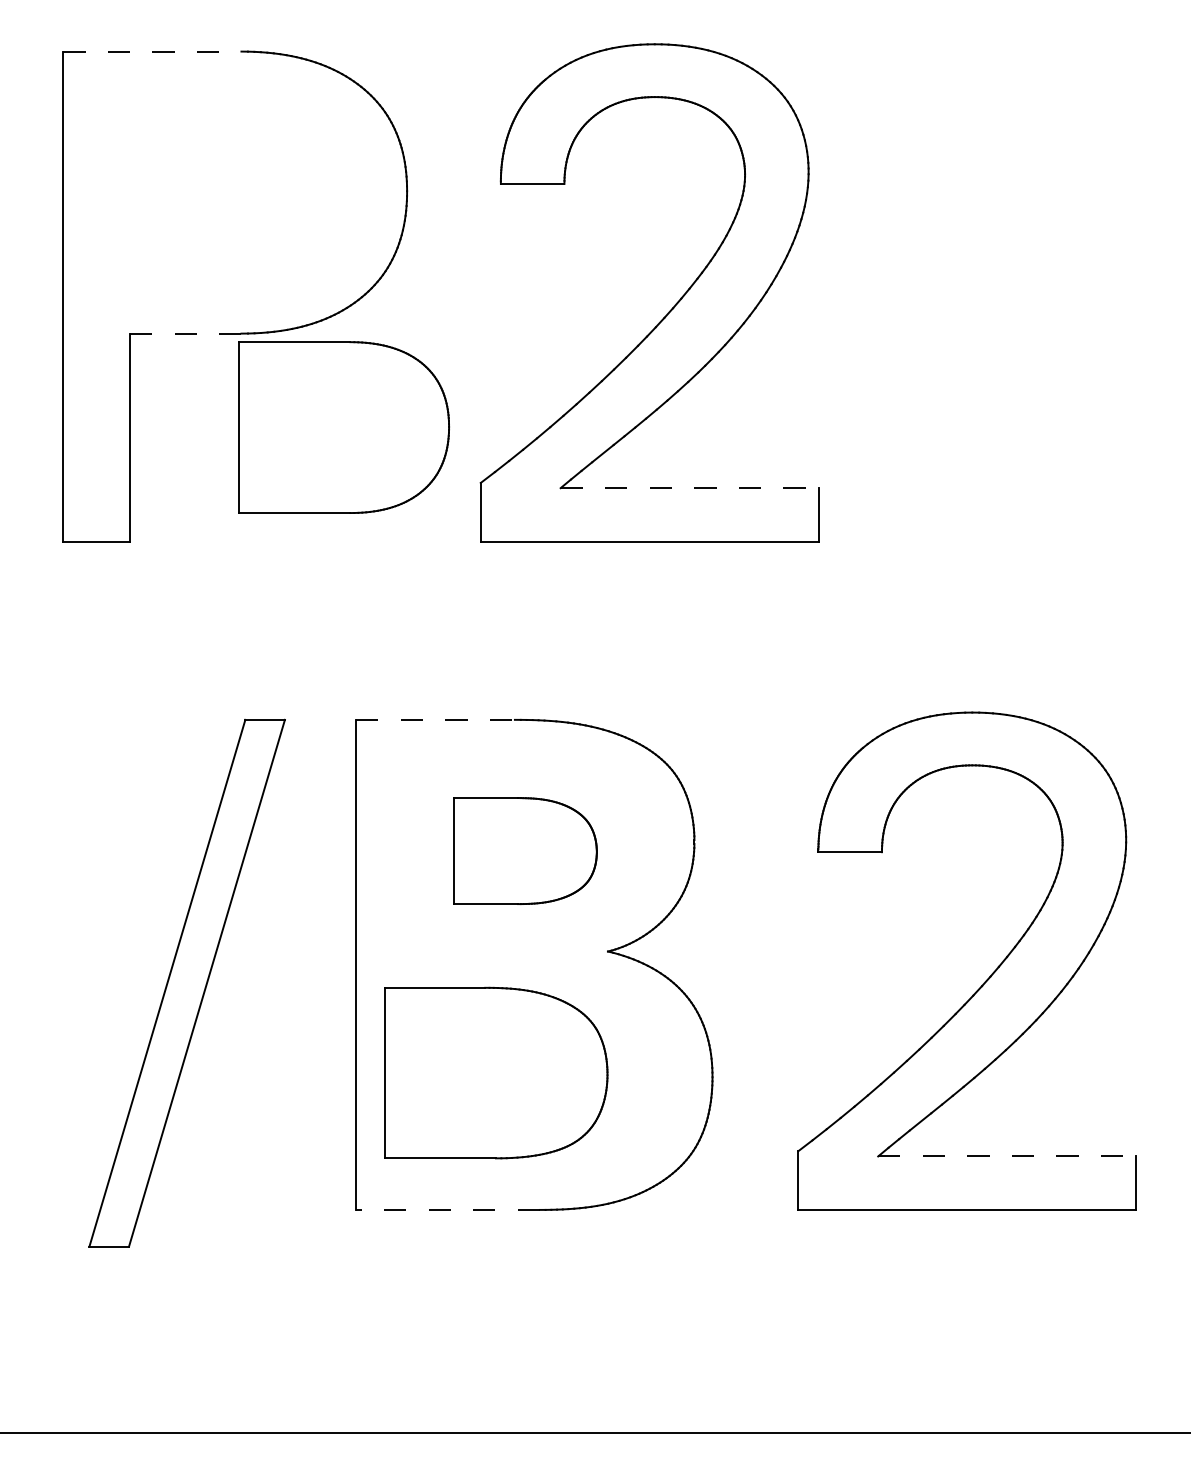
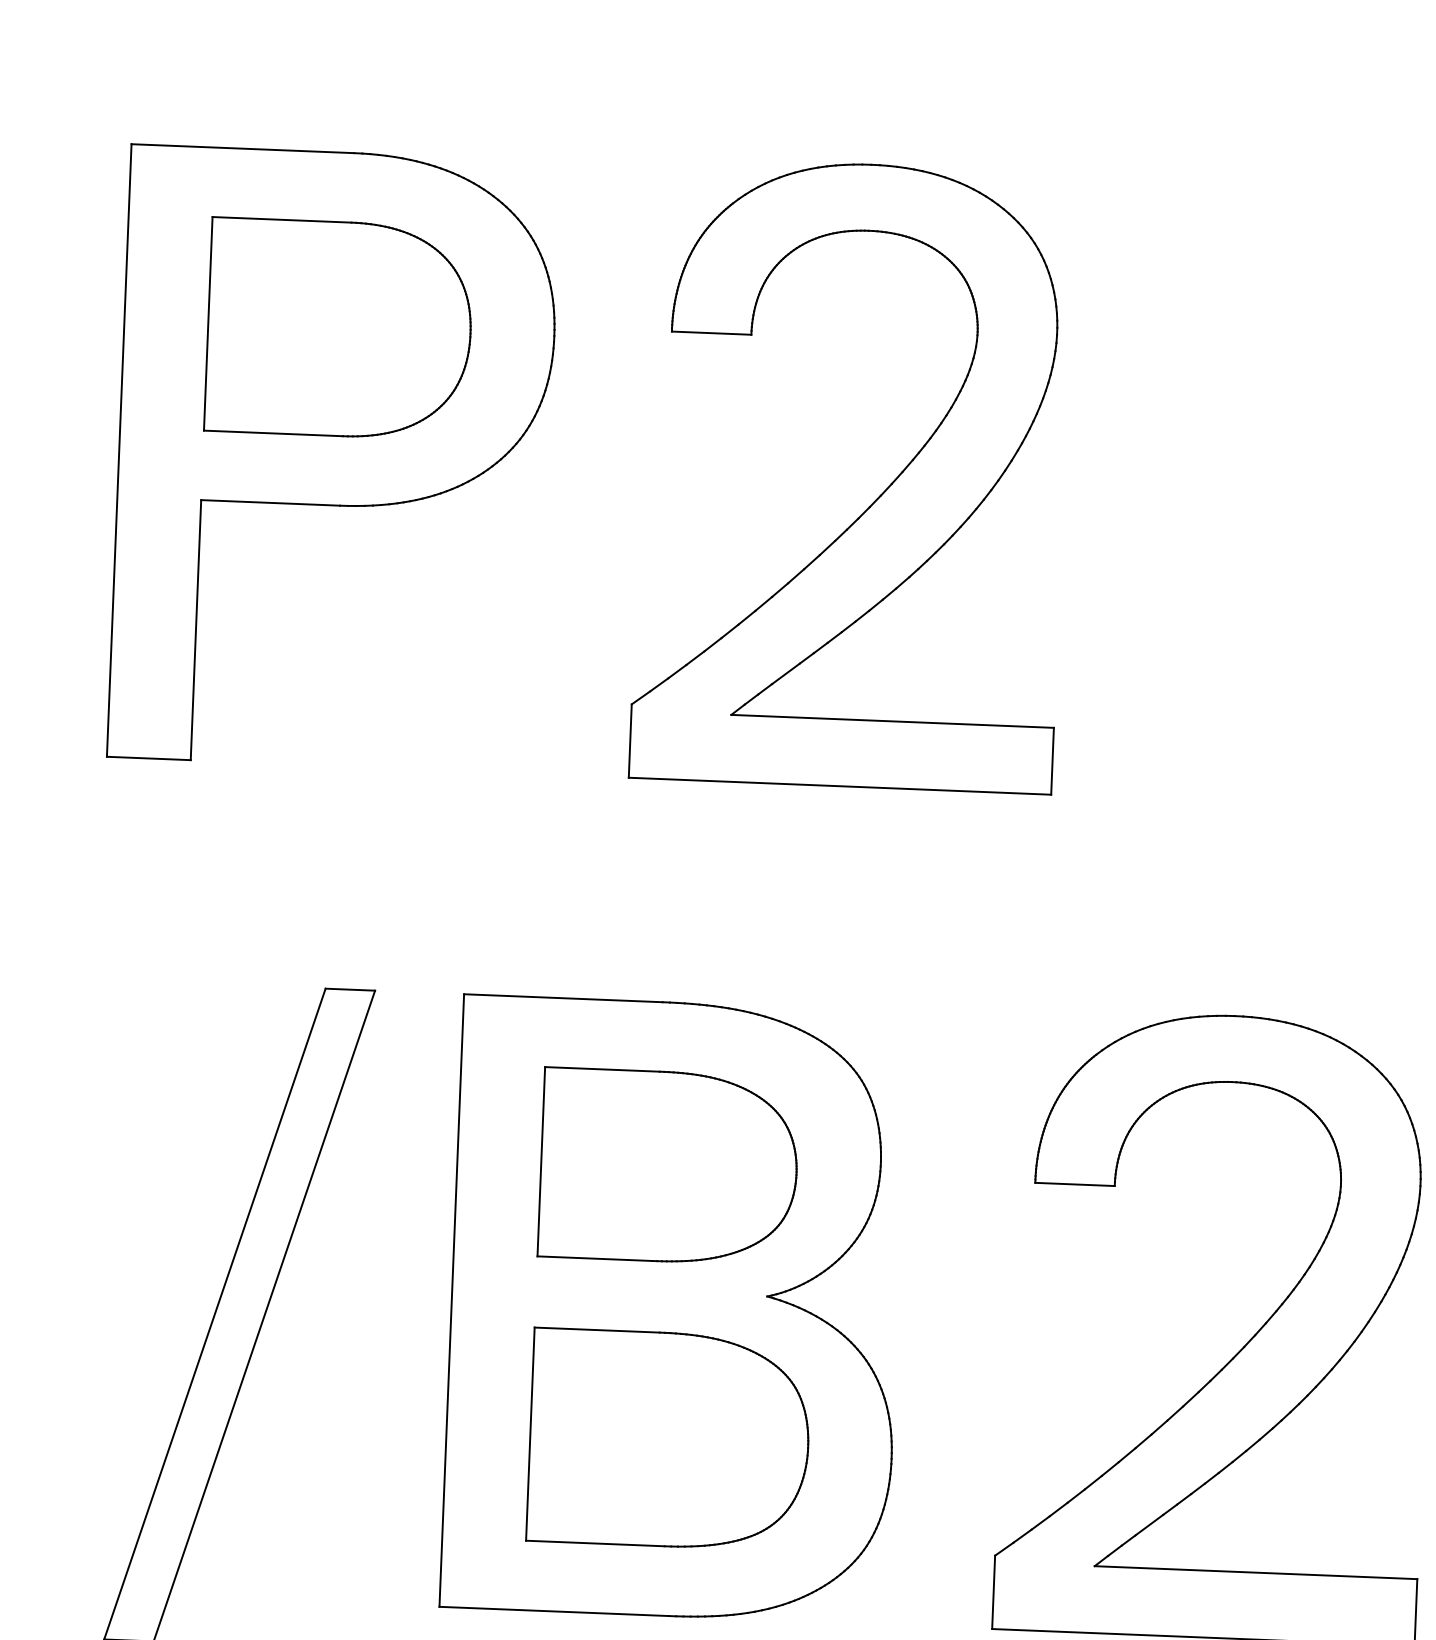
line: (152, 51) -> (243, 148), dashed -> solid
line: (185, 333) -> (270, 502), dashed -> solid
part: (343, 427) -> (338, 328), moved
line: (690, 488) -> (893, 721), dashed -> solid
line: (436, 719) -> (564, 997), dashed -> solid
part: (525, 850) -> (669, 1166), size x1.43
part: (496, 1072) -> (669, 1438), moved
line: (1007, 1156) -> (1256, 1572), dashed -> solid
line: (448, 1209) -> (554, 1610), dashed -> solid

